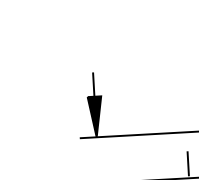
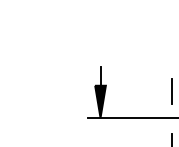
line: (184, 98) -> (171, 91), added

